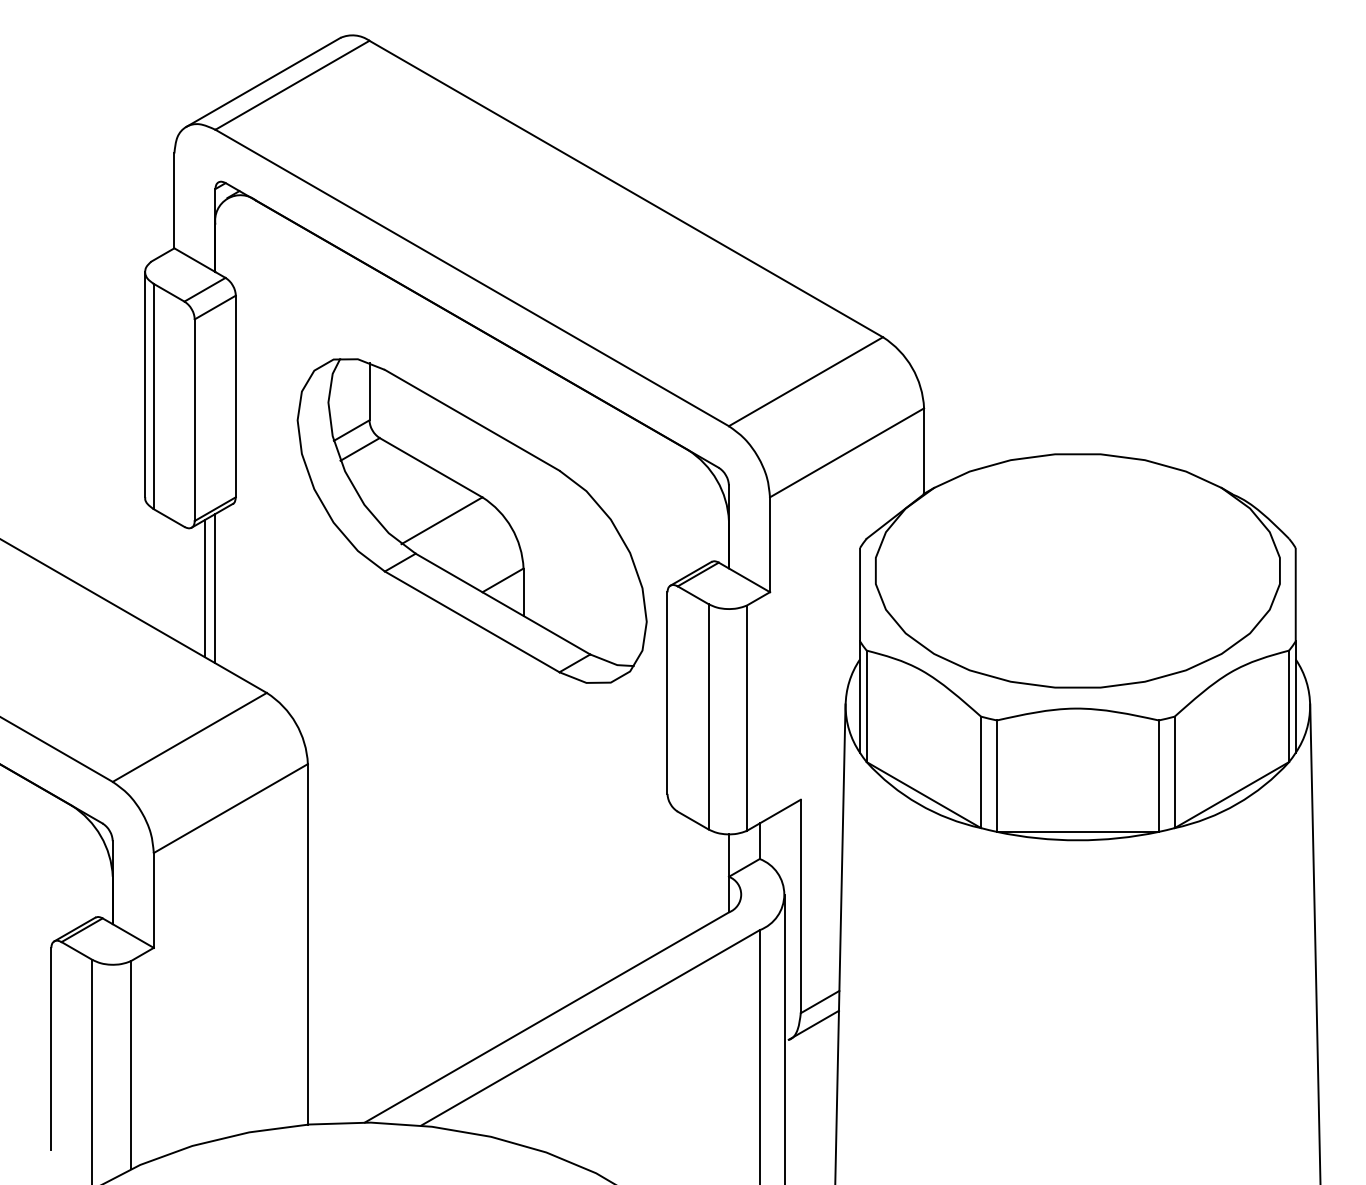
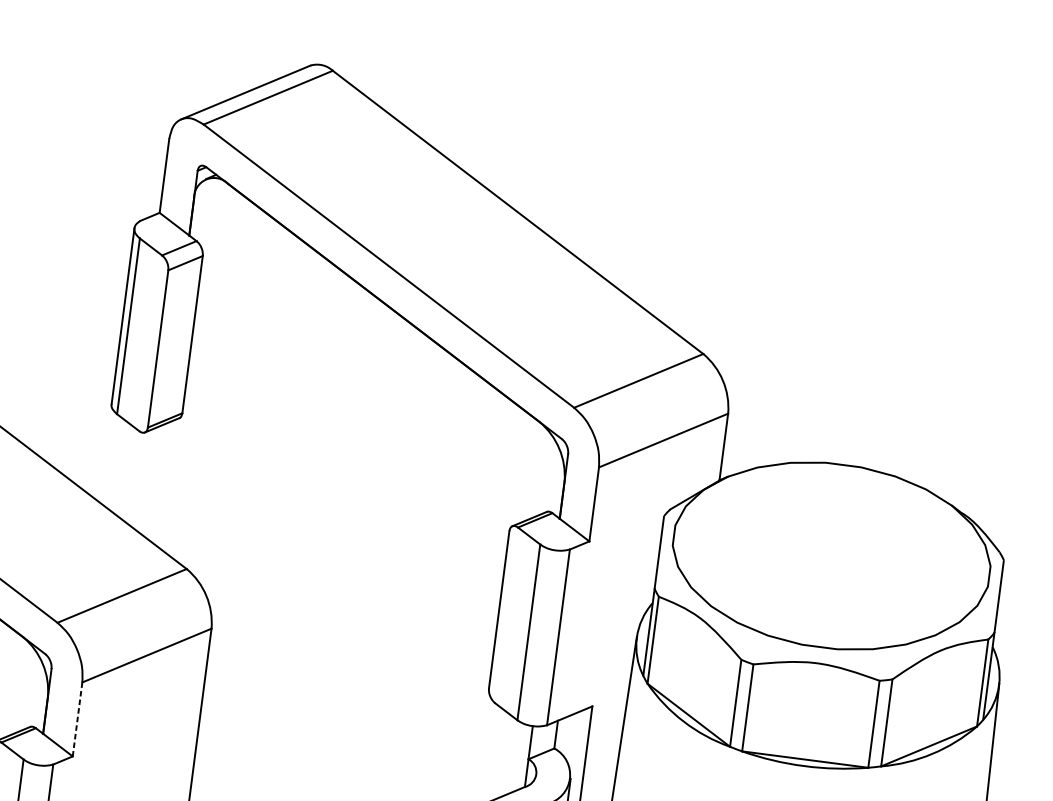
part: (471, 520) -> (363, 455), removed
line: (205, 588) -> (149, 481), removed
line: (215, 588) -> (157, 482), removed
line: (153, 900) -> (77, 719), solid -> dashed

